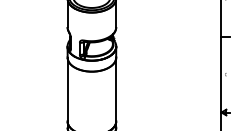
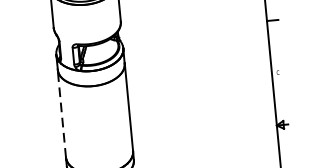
line: (67, 89) -> (61, 113), solid -> dashed

